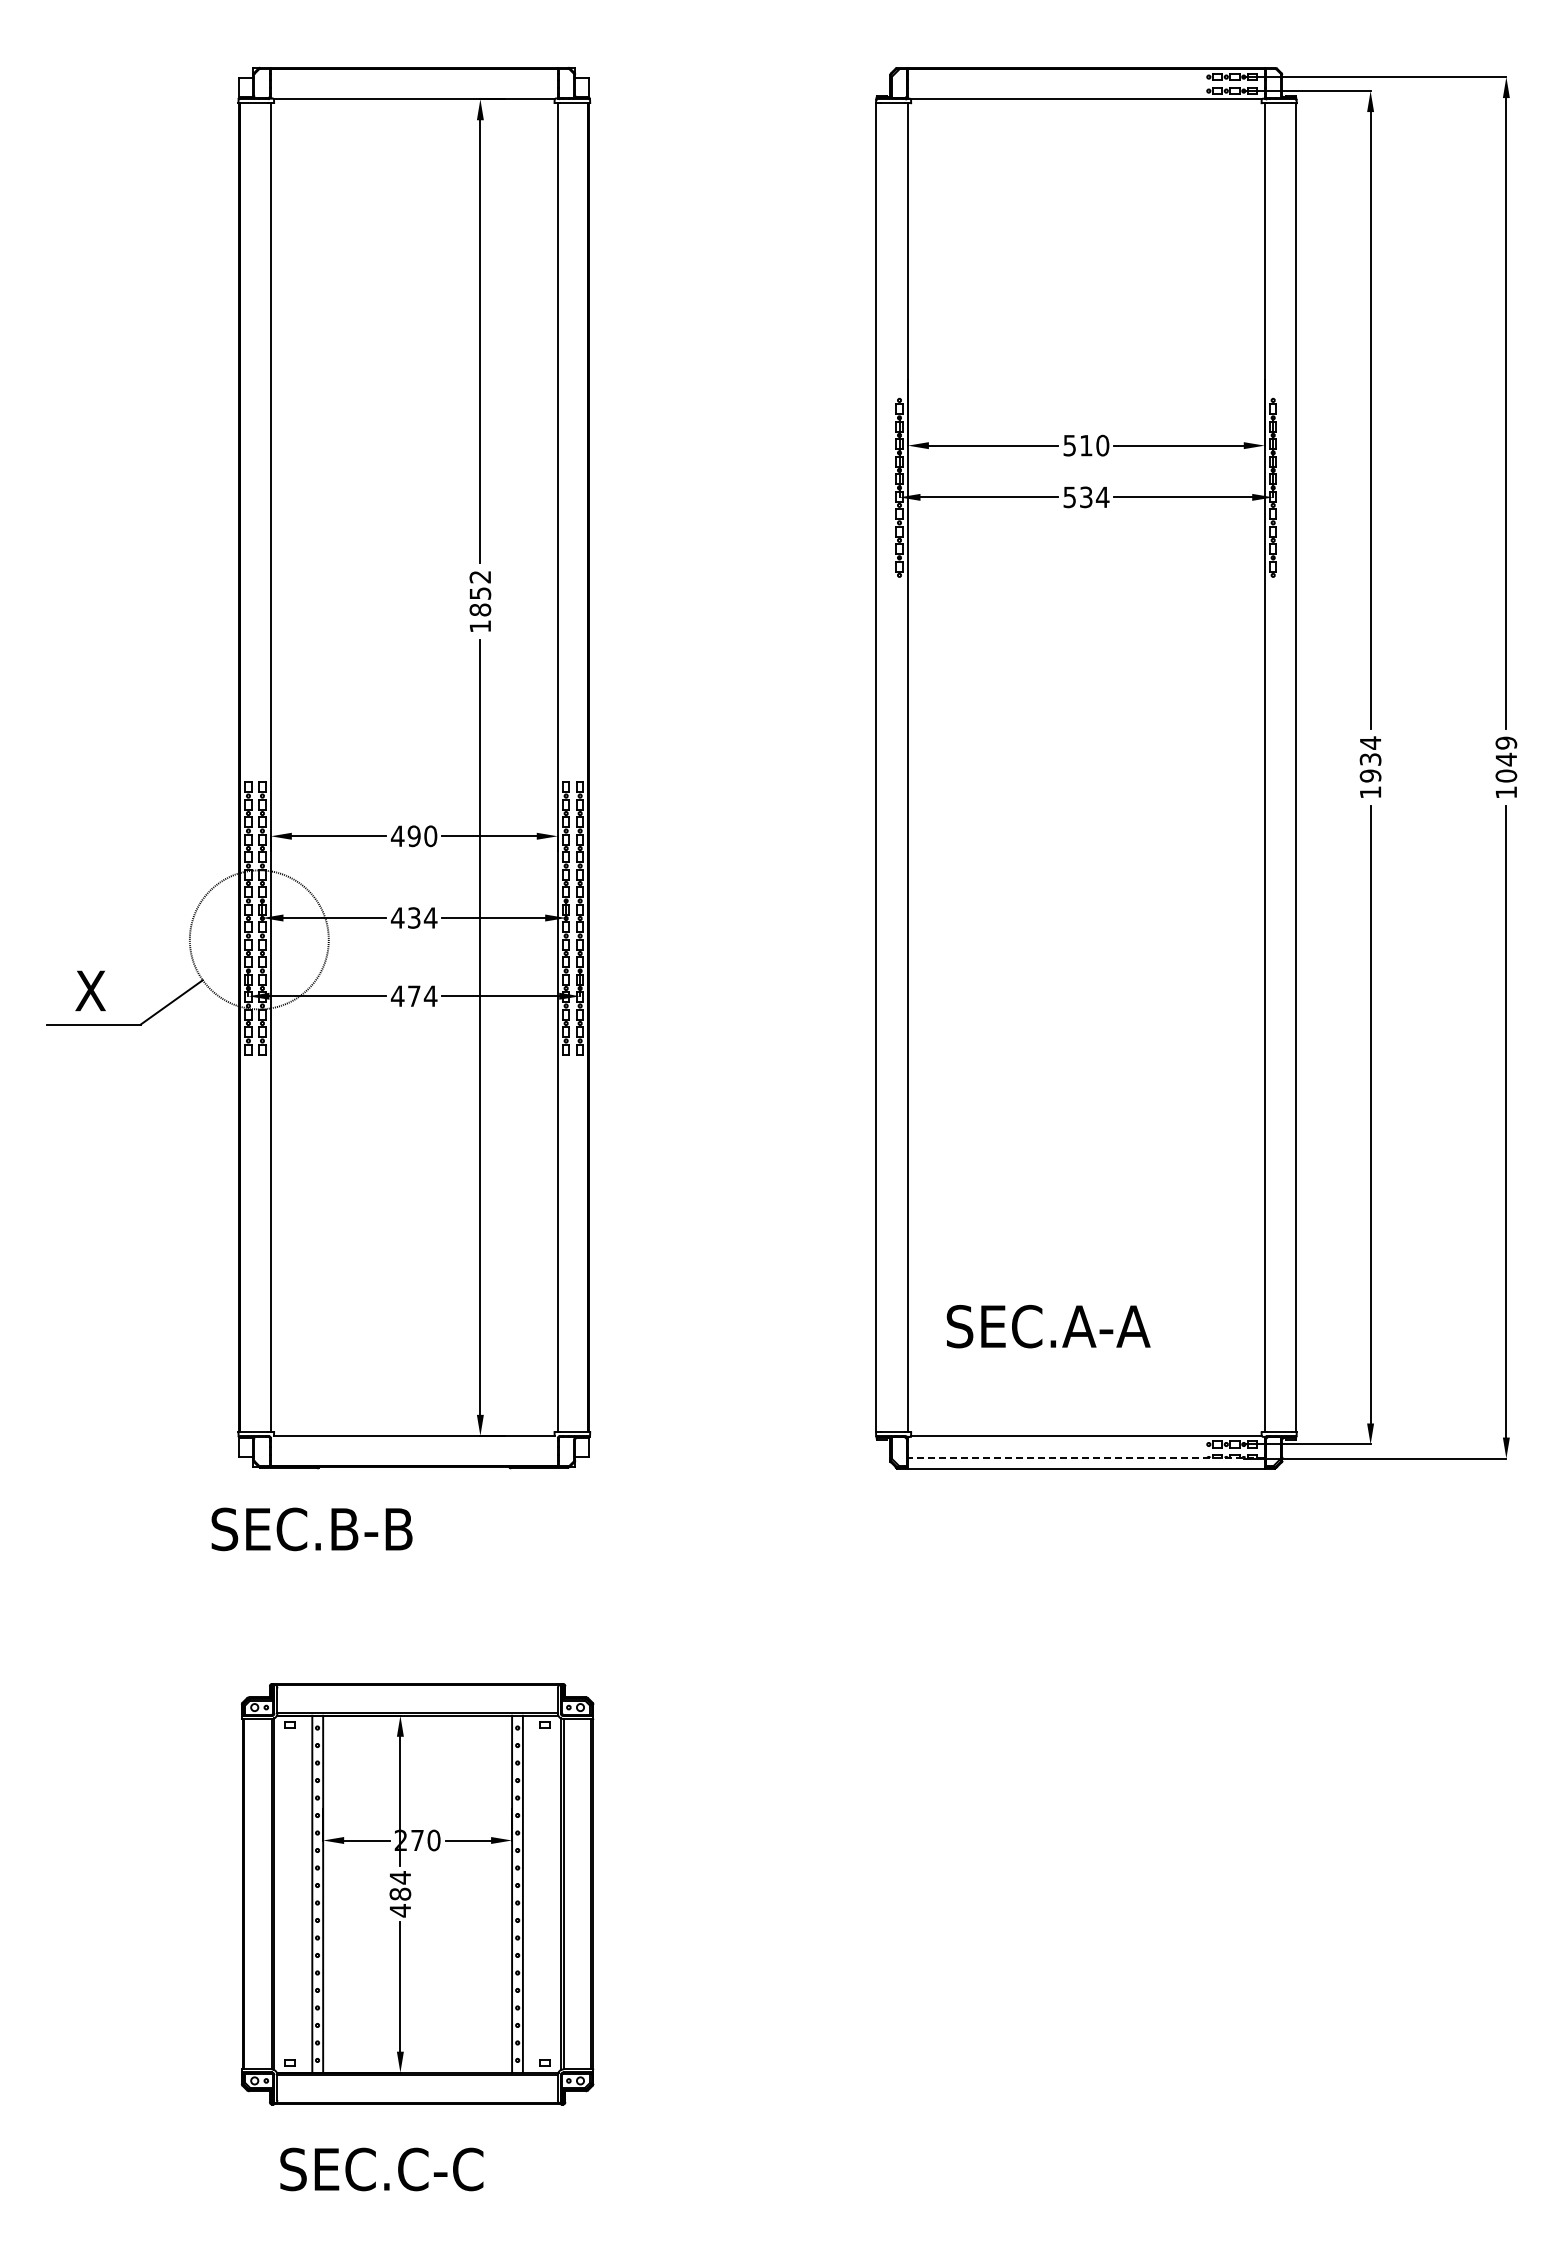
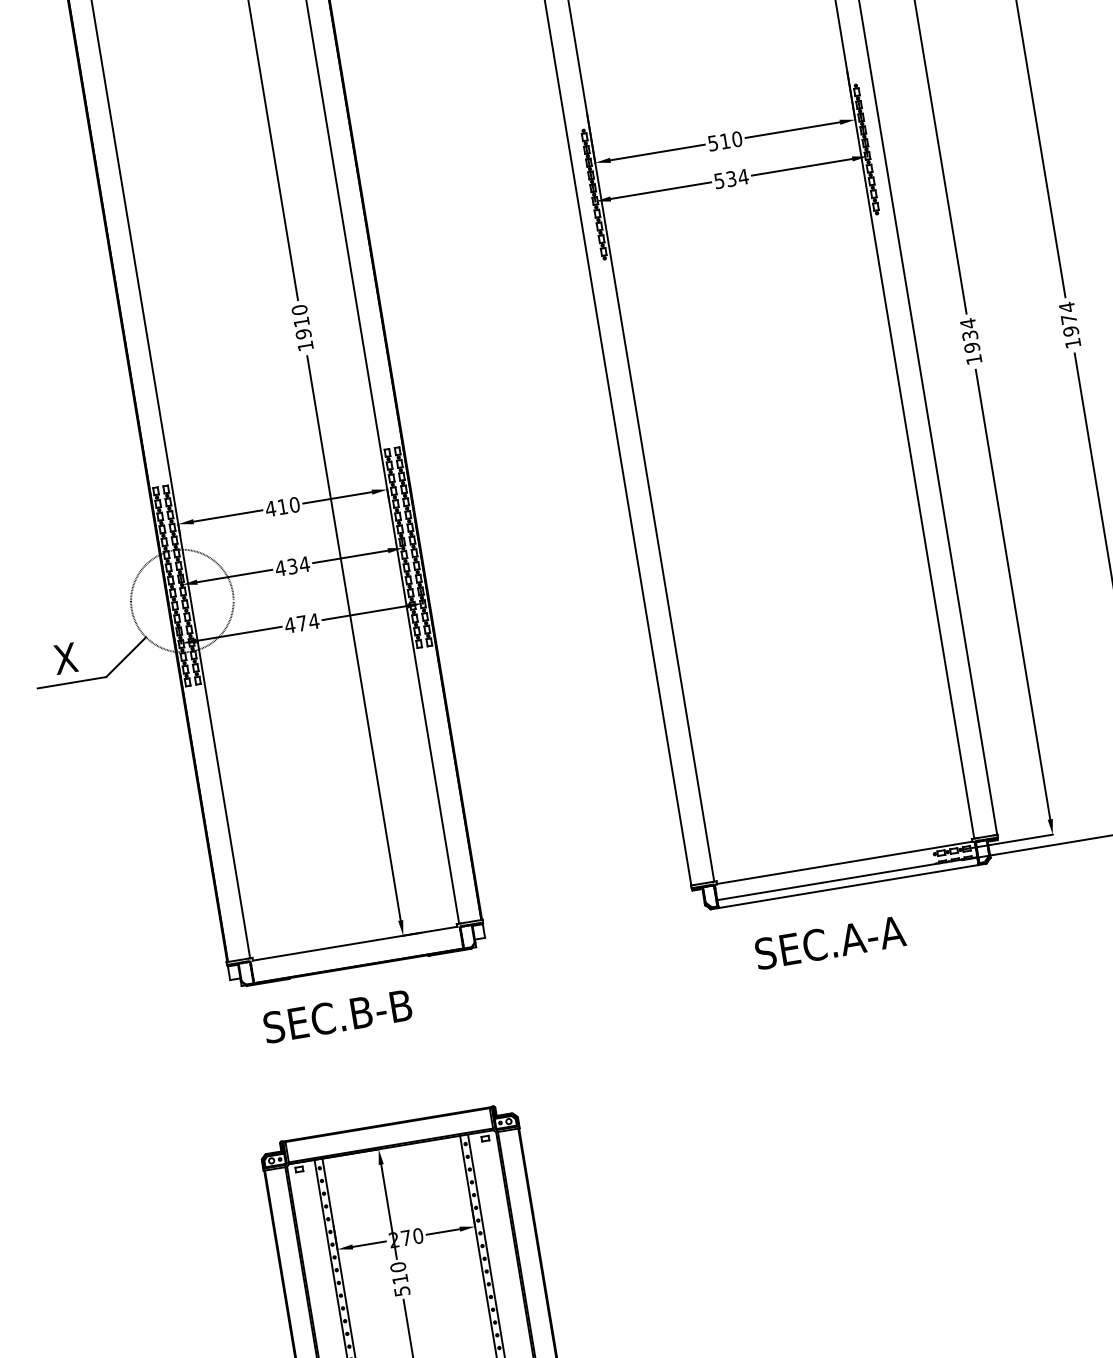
text: (480, 593) -> (301, 322), 1852 -> 1910
text: (1506, 759) -> (1069, 319), 1049 -> 1974
text: (413, 836) -> (282, 507), 490 -> 410
text: (1048, 1326) -> (830, 942), moved
line: (1085, 1457) -> (846, 878), dashed -> solid
text: (311, 1529) -> (337, 1016), moved
text: (400, 1894) -> (400, 1279), 484 -> 510

